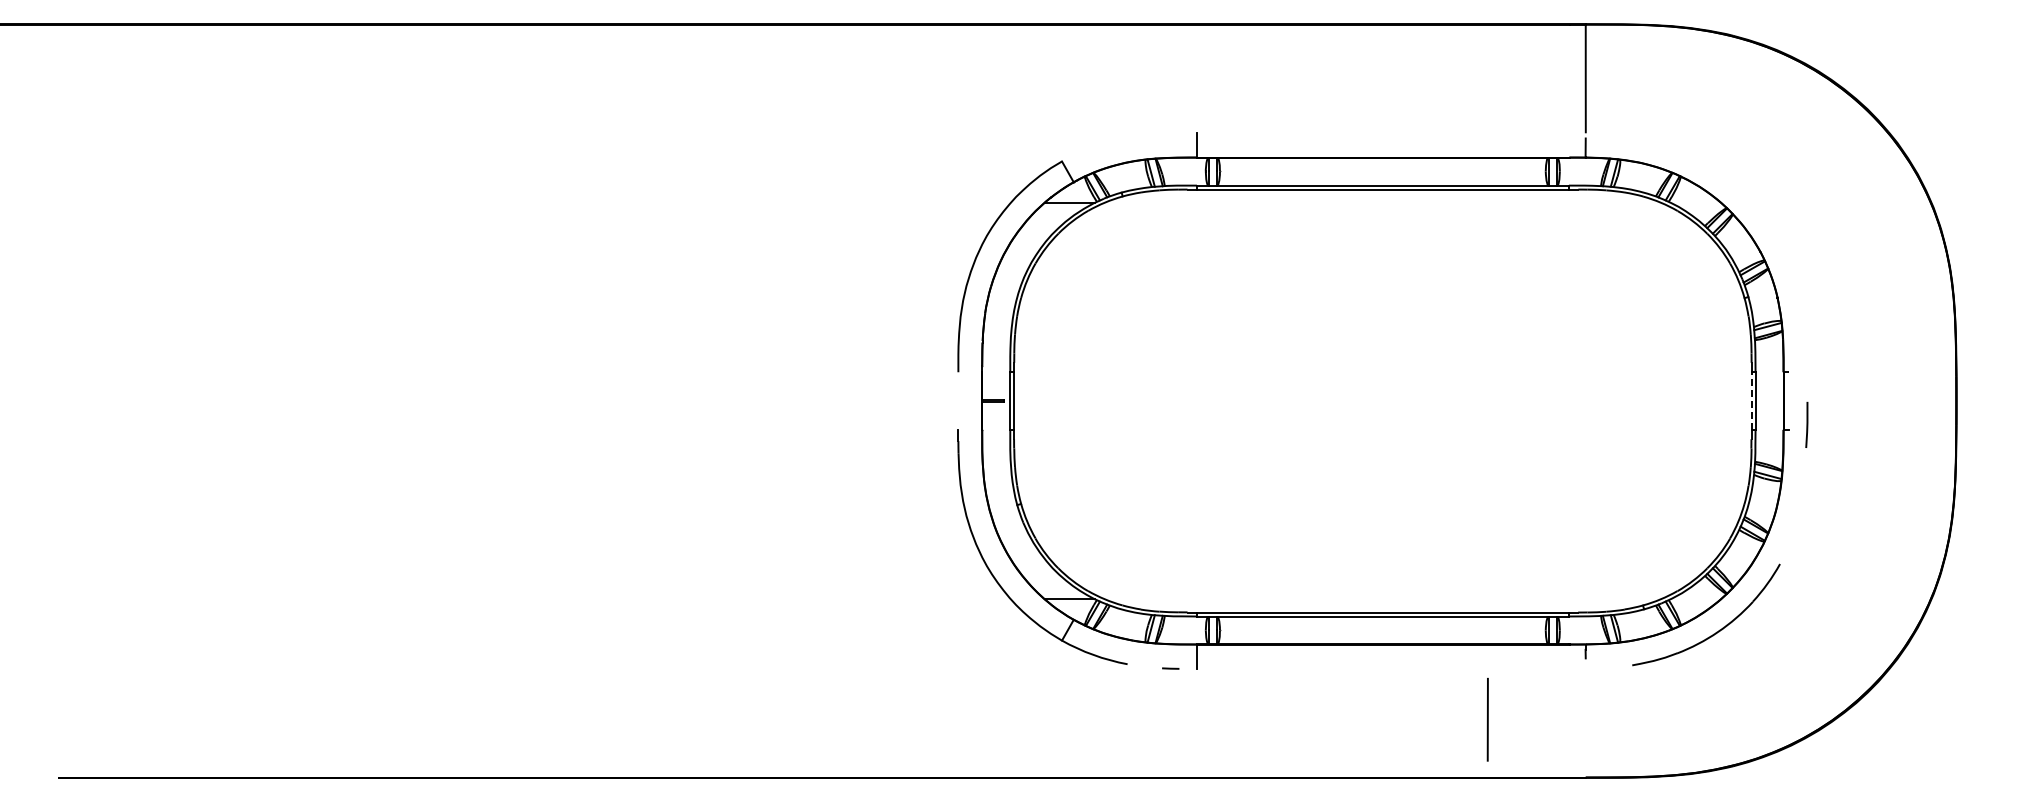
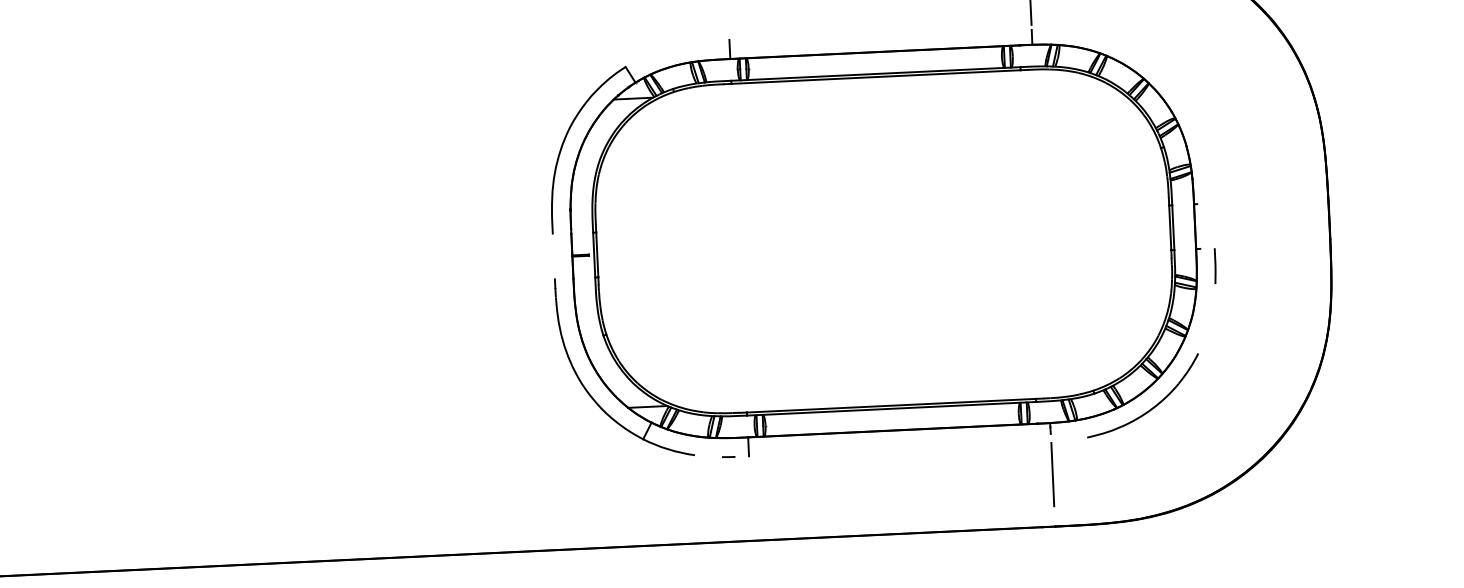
line: (1751, 401) -> (1170, 228), dashed -> solid
line: (1806, 424) -> (1214, 265), moved
line: (1487, 719) -> (1052, 474), moved

